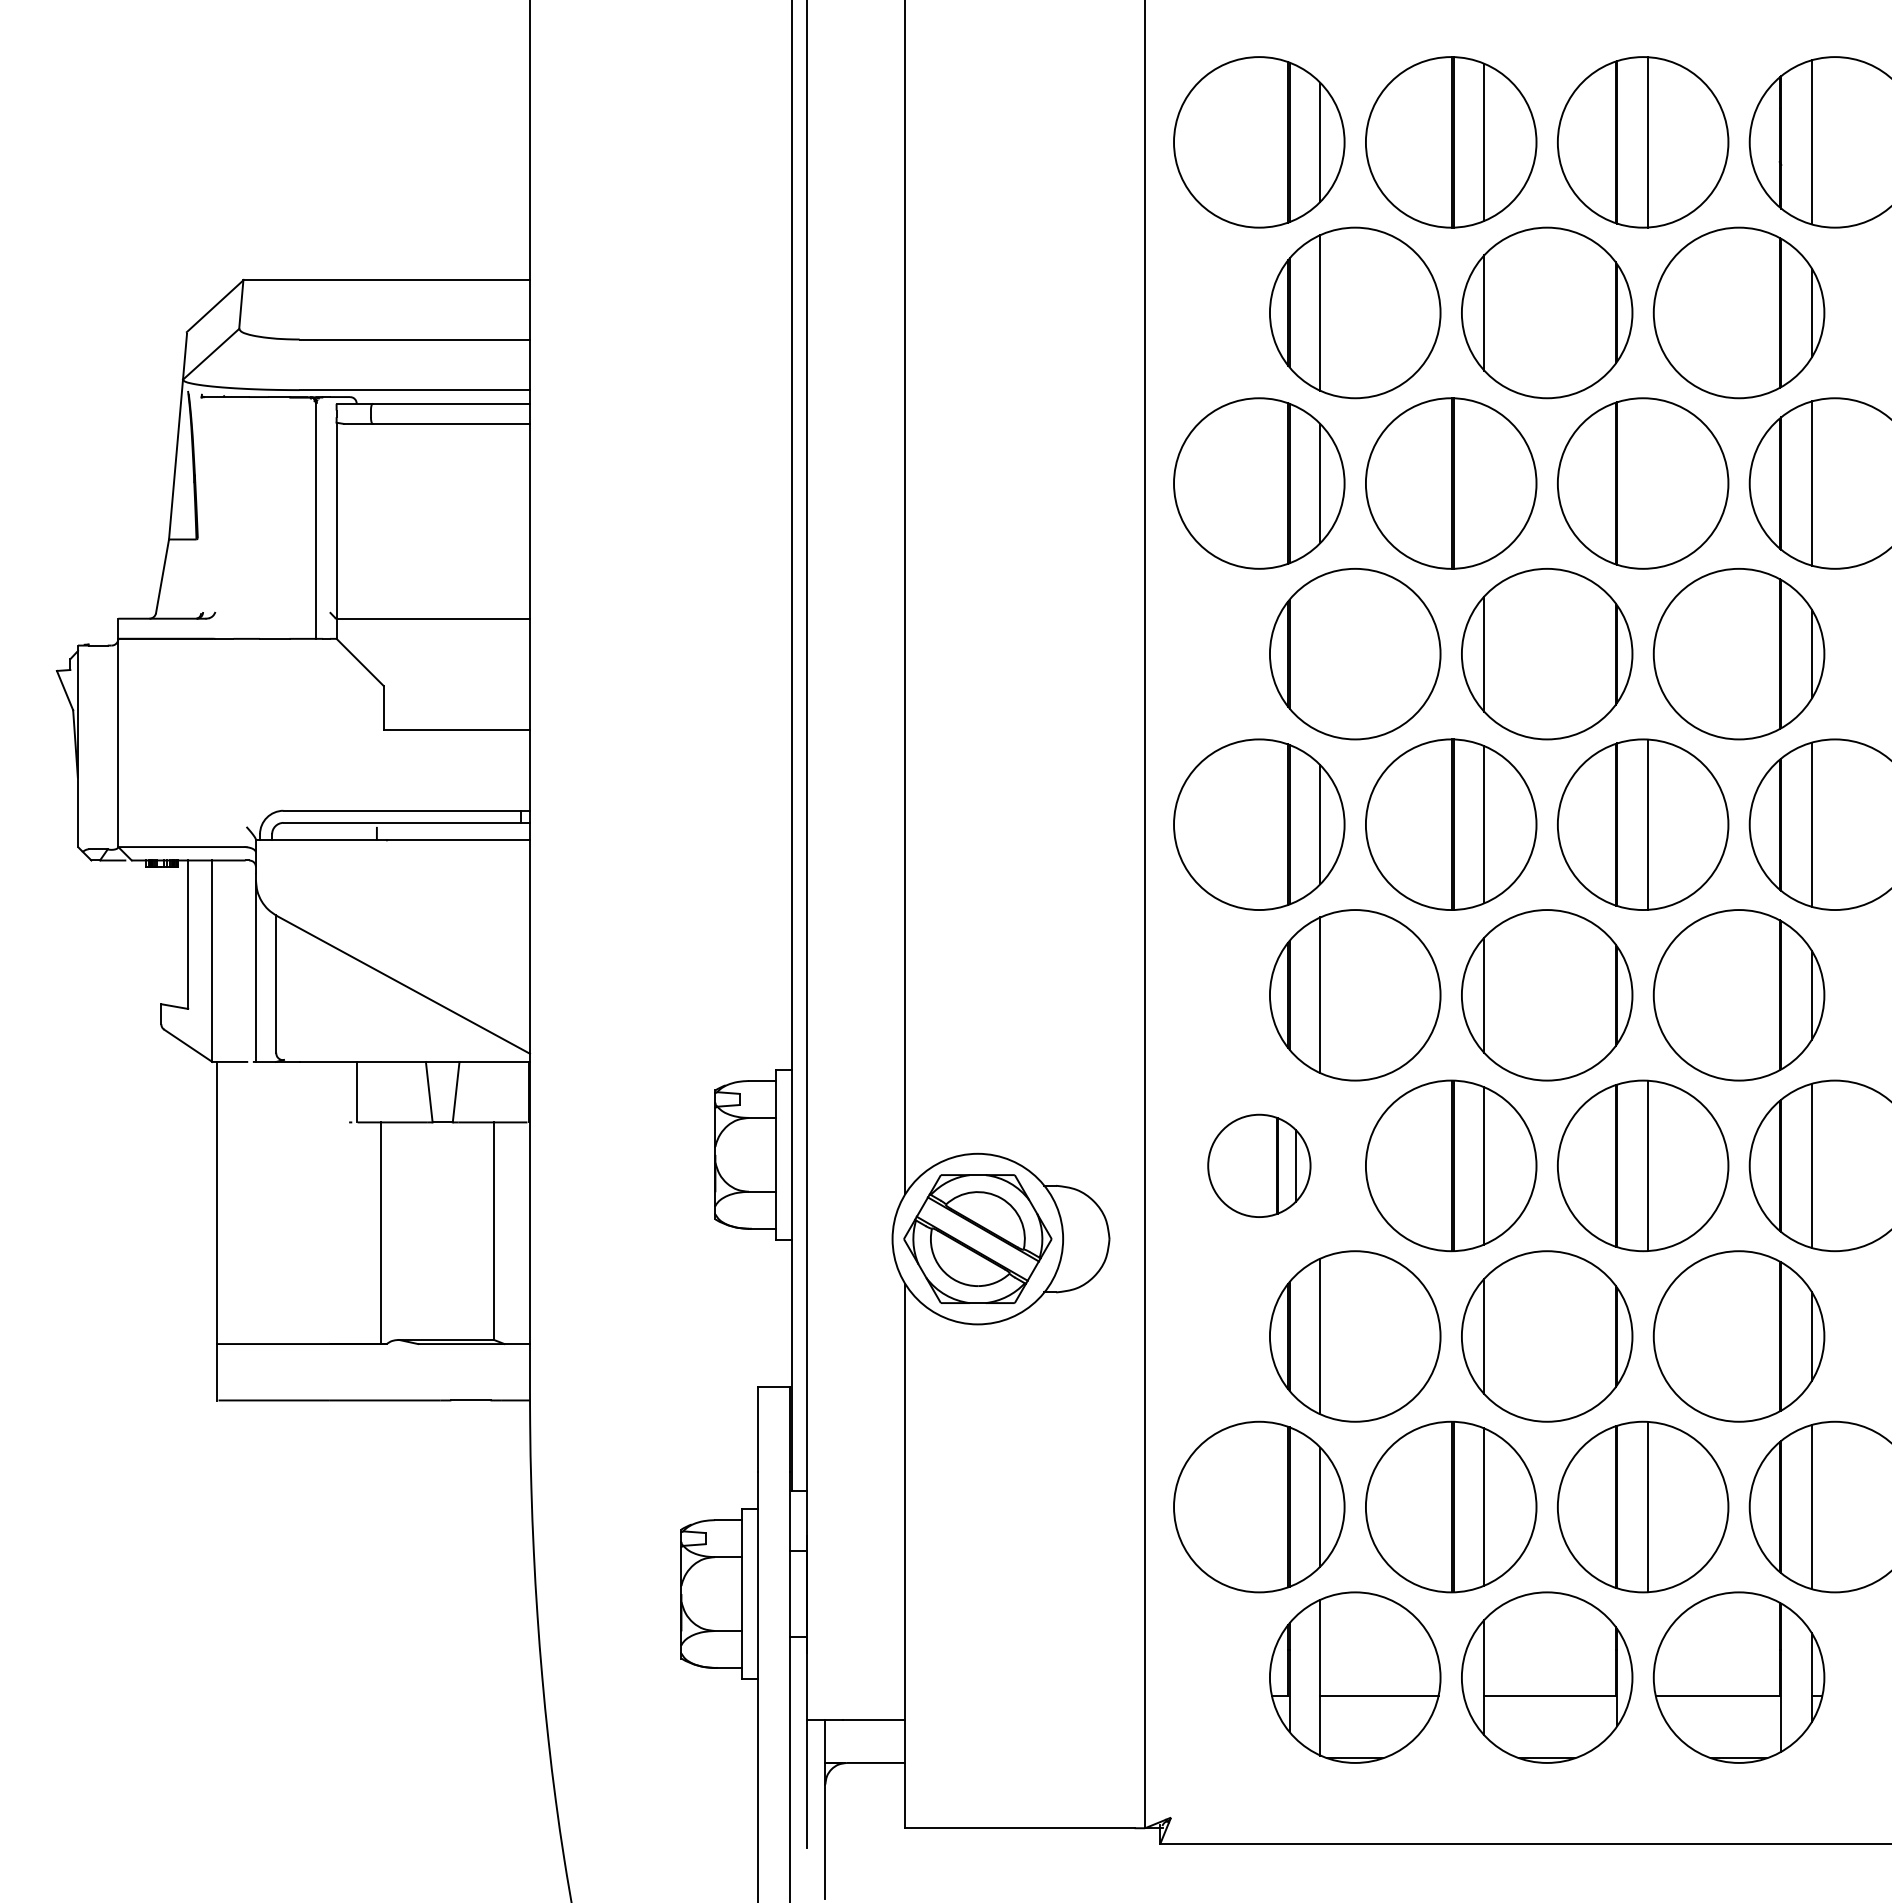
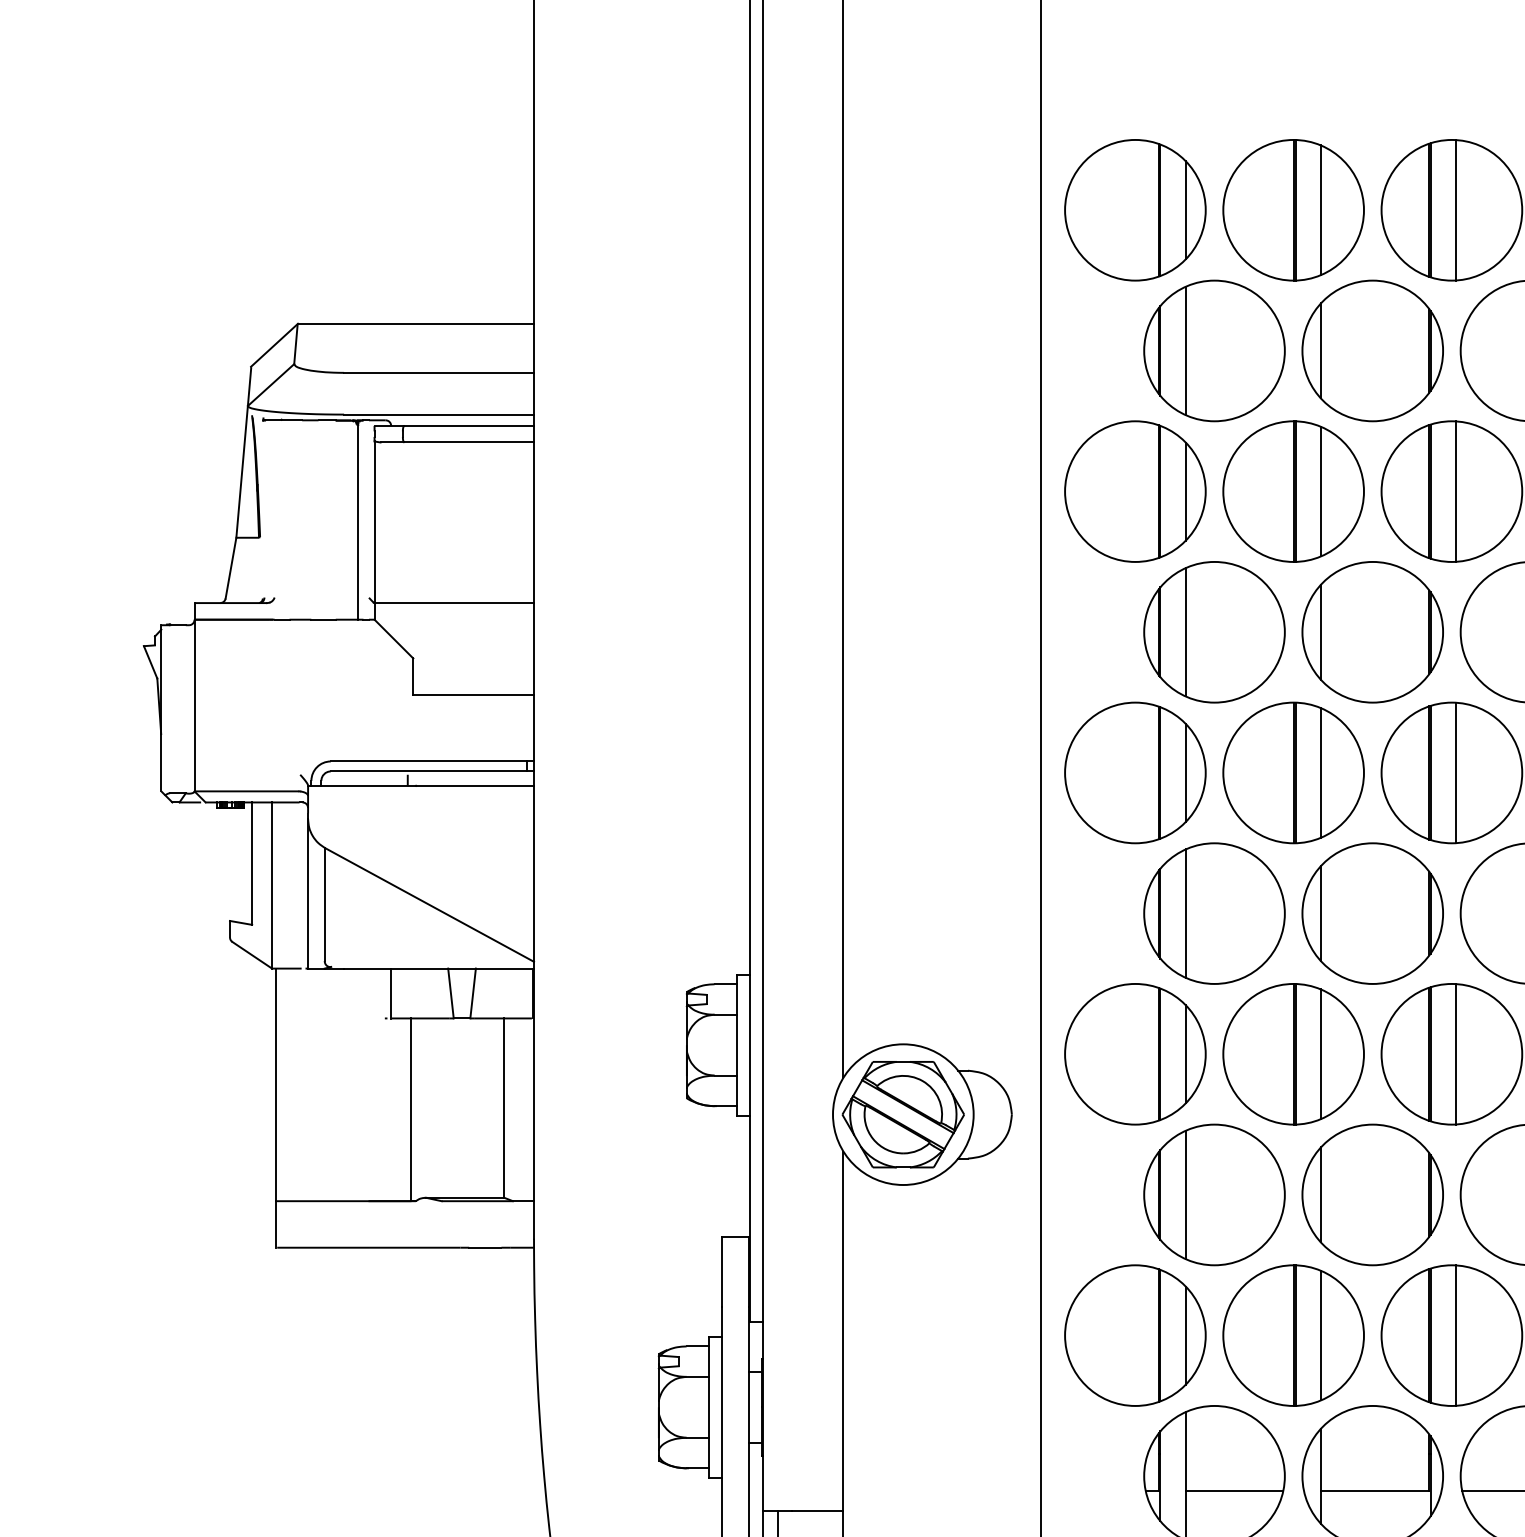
line: (1484, 483) -> (1321, 491), added
line: (1648, 483) -> (1456, 491), added
line: (1320, 653) -> (1185, 631), added
part: (1259, 1165) -> (1135, 1053), size x1.67

